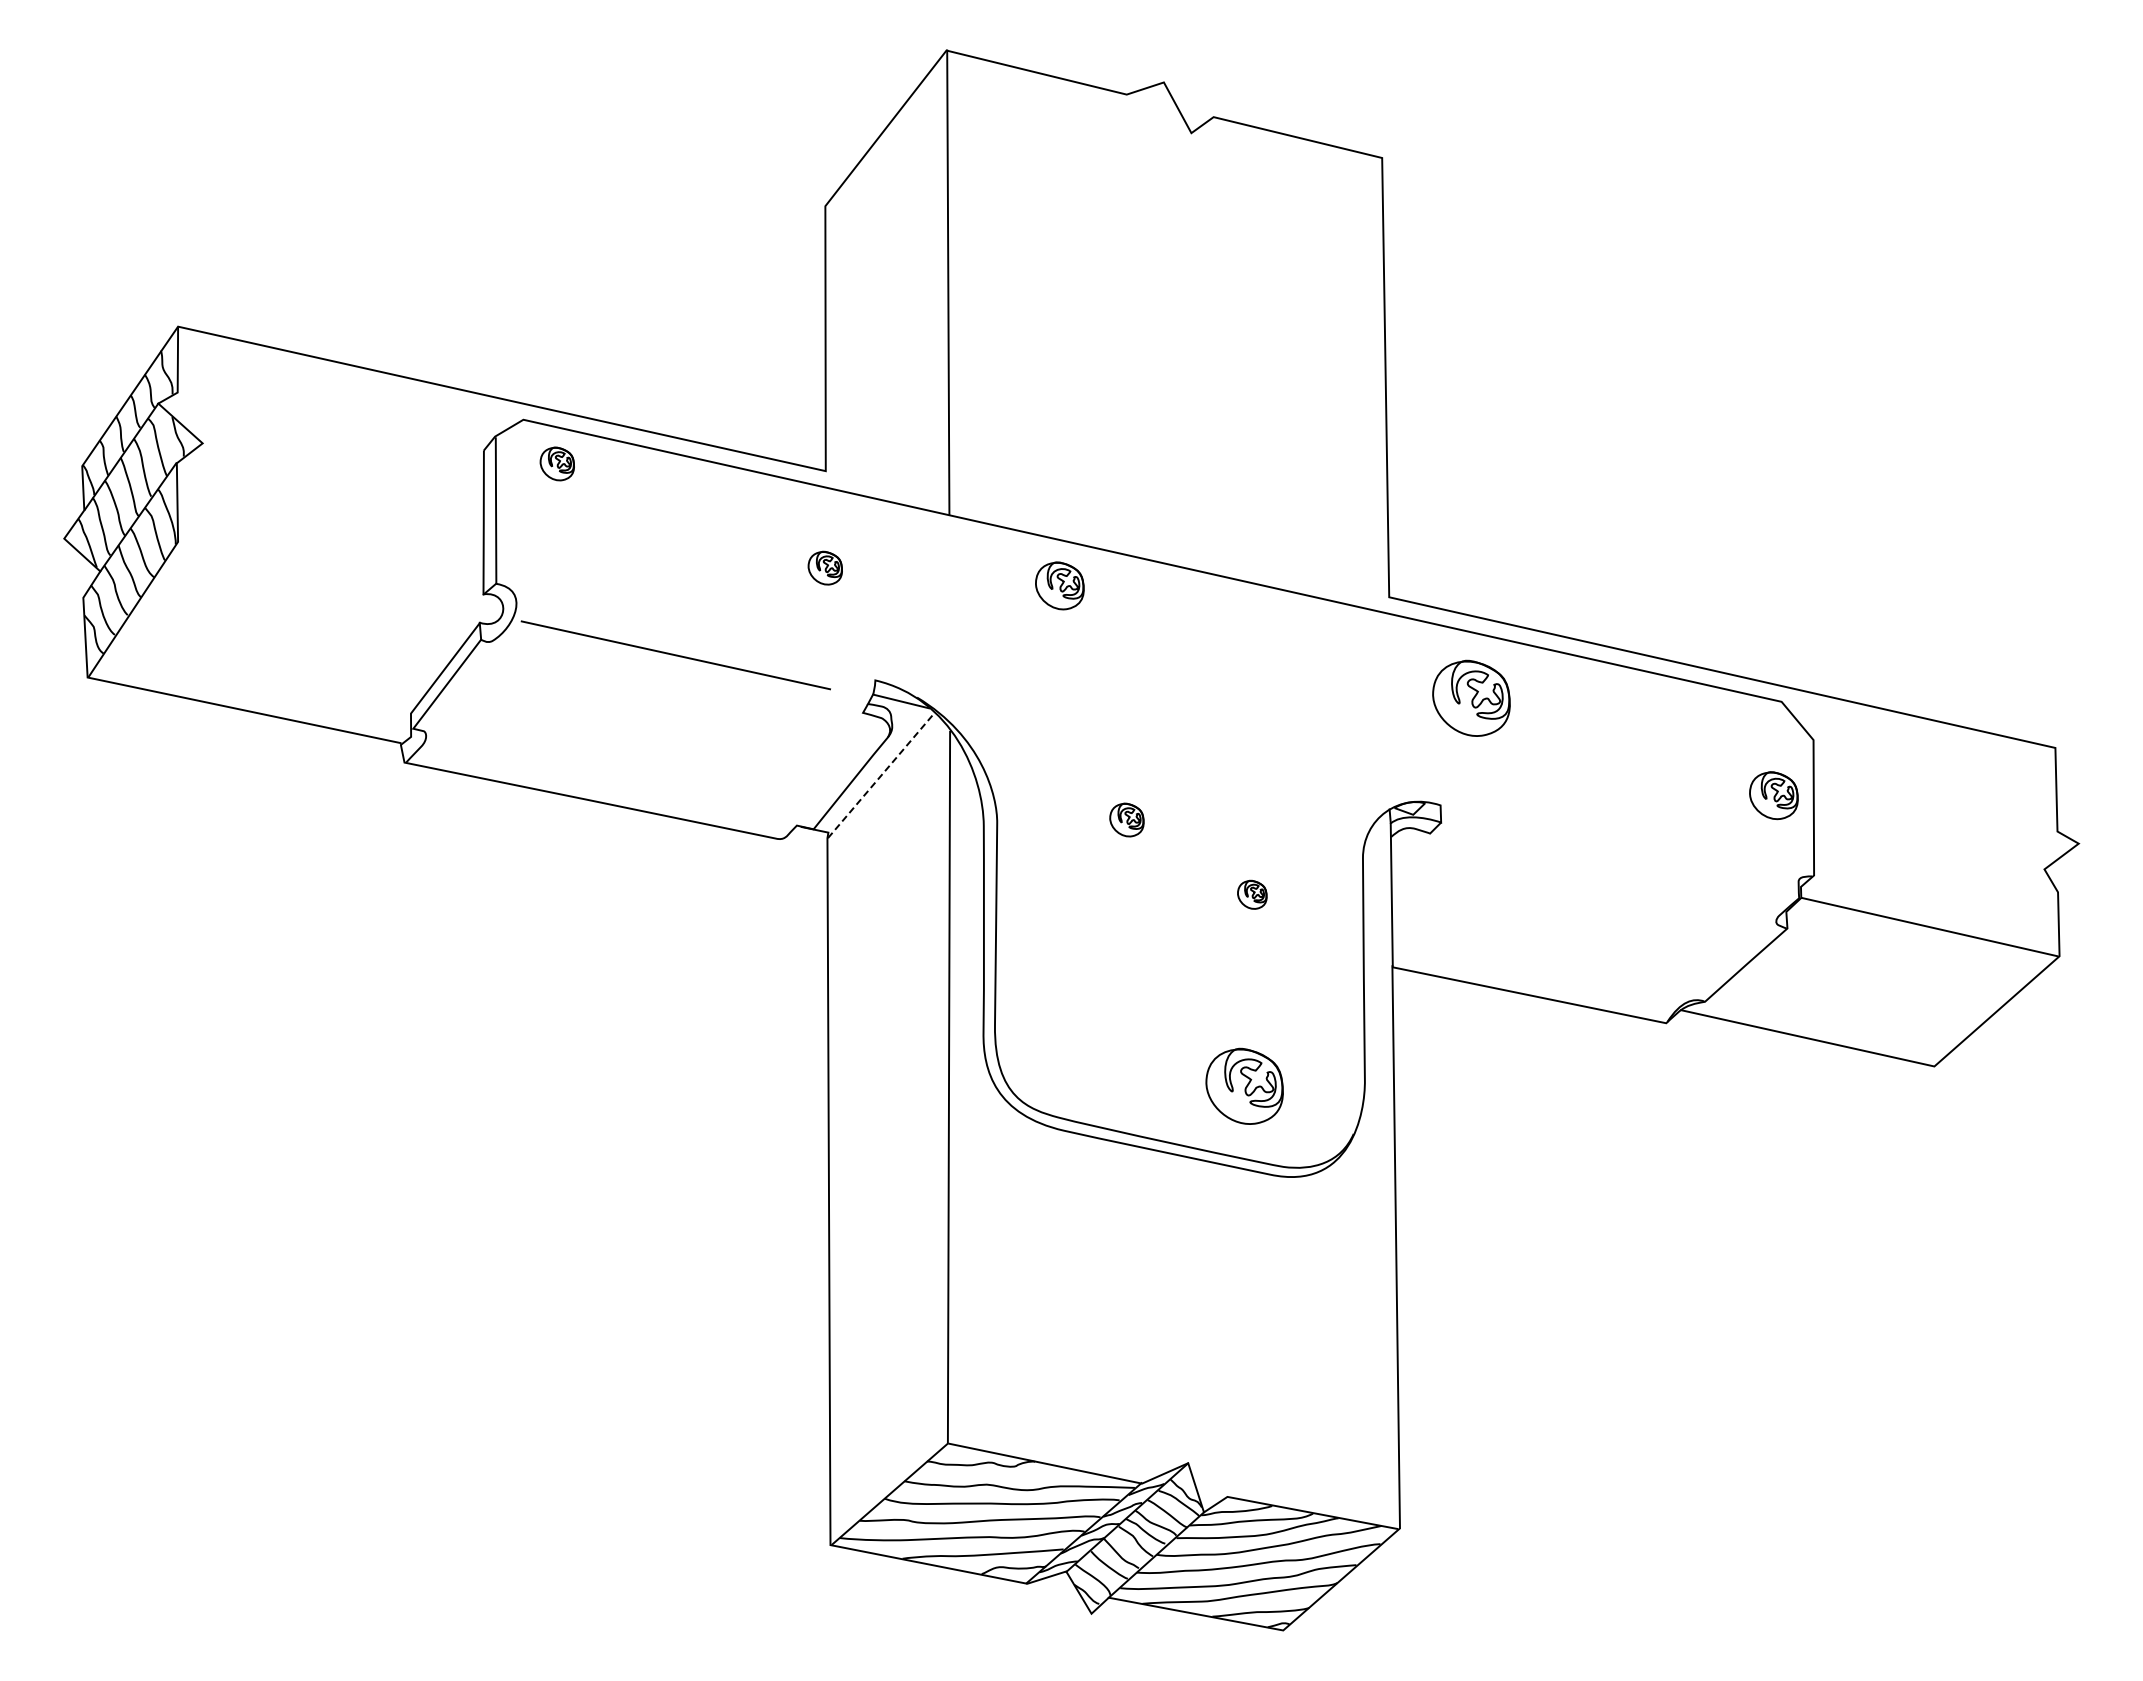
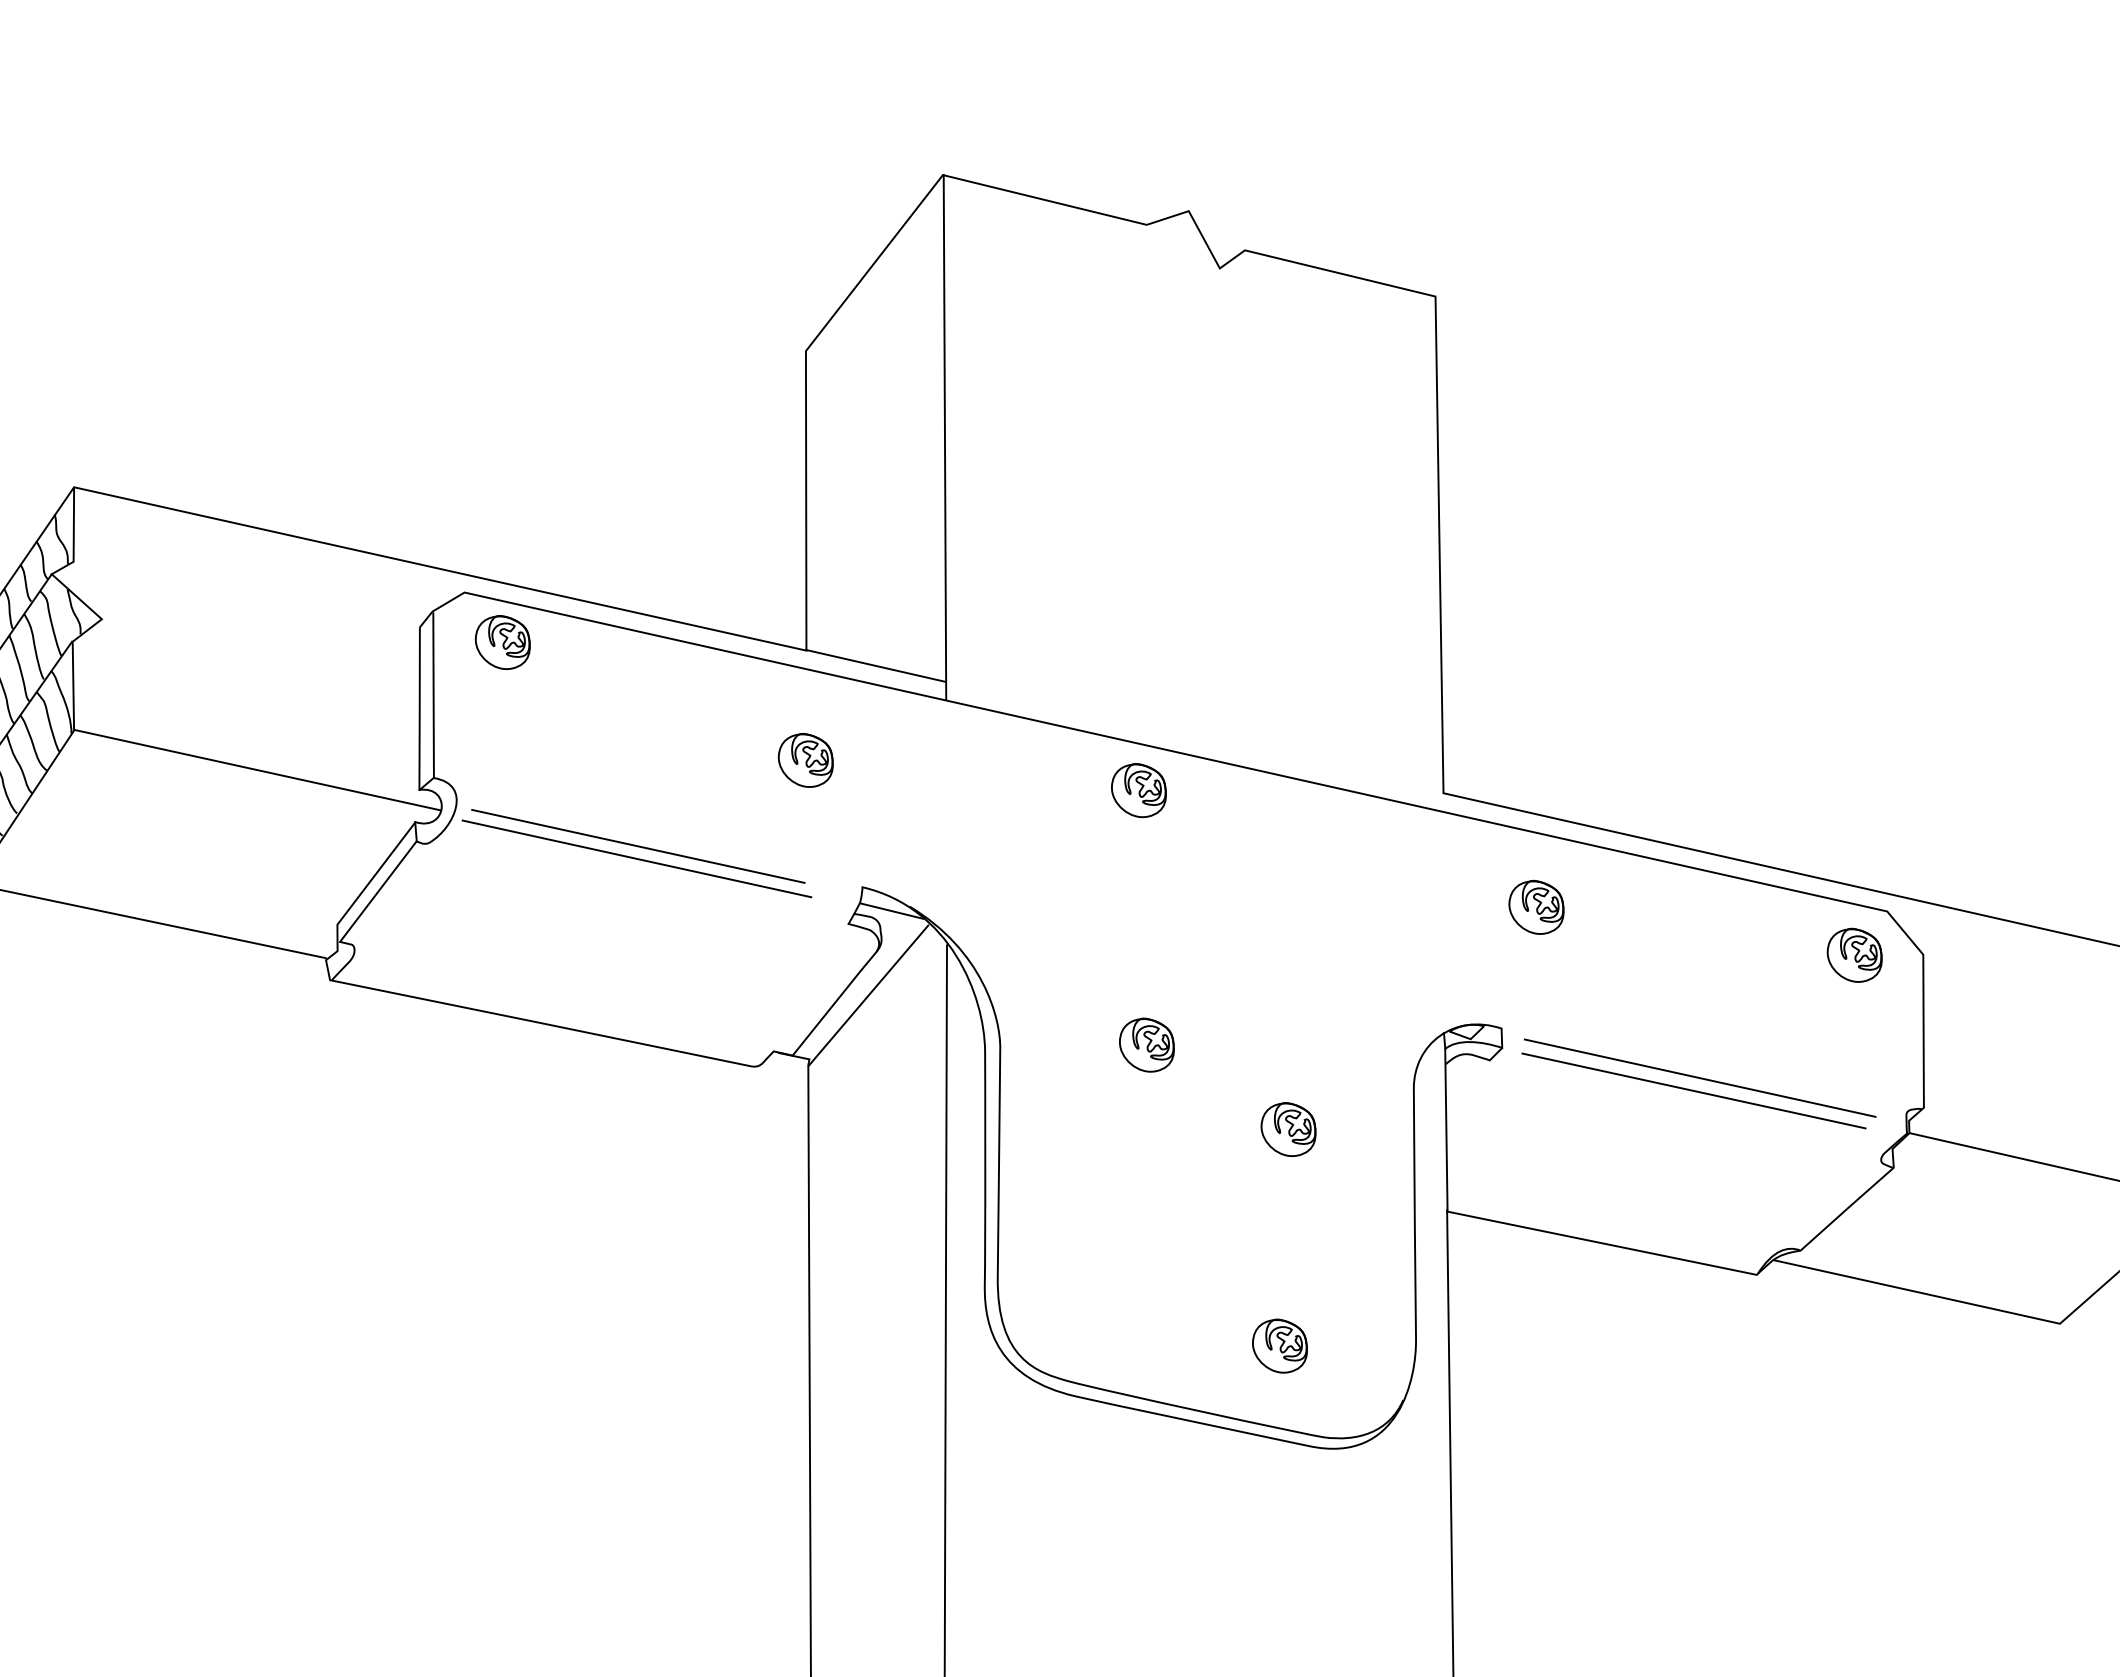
part: (557, 463) -> (503, 641), size x1.43
line: (886, 484) -> (875, 665), added
part: (825, 567) -> (806, 759), size x1.43
line: (339, 576) -> (256, 769), added
part: (1059, 585) -> (1138, 790), moved
line: (677, 644) -> (638, 846), added
part: (1471, 697) -> (1536, 906), size x0.62
line: (881, 775) -> (869, 994), dashed -> solid
part: (1773, 795) -> (1854, 955), moved
part: (1126, 819) -> (1146, 1044), size x1.43
line: (1616, 849) -> (1700, 1078), added
line: (1610, 860) -> (1693, 1090), added
part: (1252, 894) -> (1288, 1129), size x1.67
part: (1244, 1085) -> (1279, 1345), size x0.62

